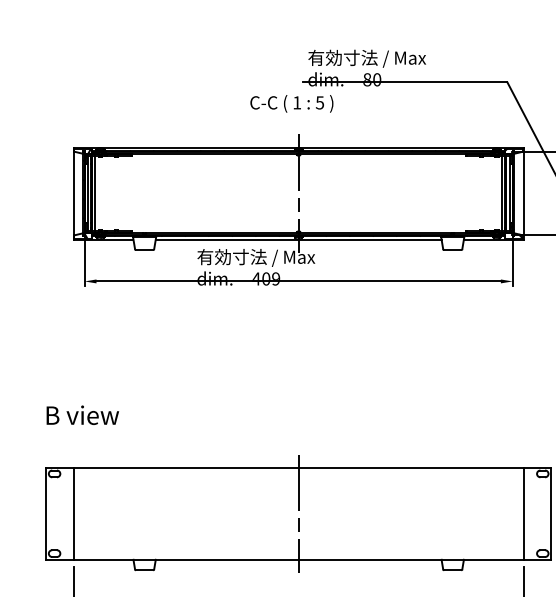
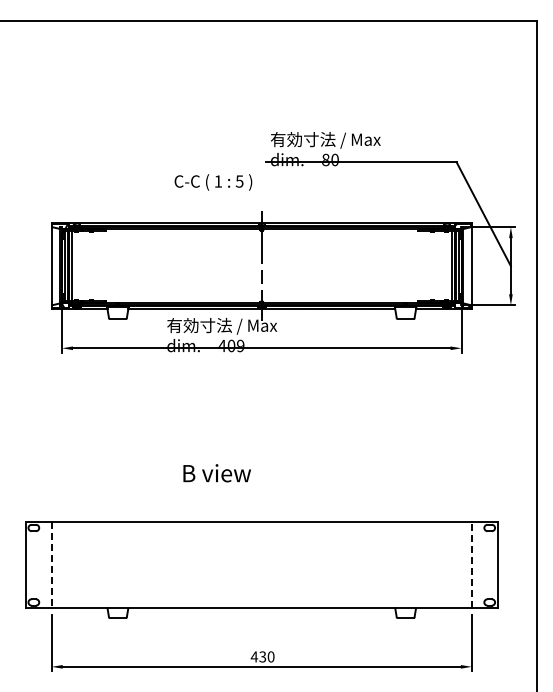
text: (291, 103) -> (213, 182), moved
text: (82, 415) -> (216, 473), moved
line: (73, 514) -> (51, 565), solid -> dashed
line: (298, 514) -> (261, 565), removed
line: (523, 514) -> (471, 565), solid -> dashed

